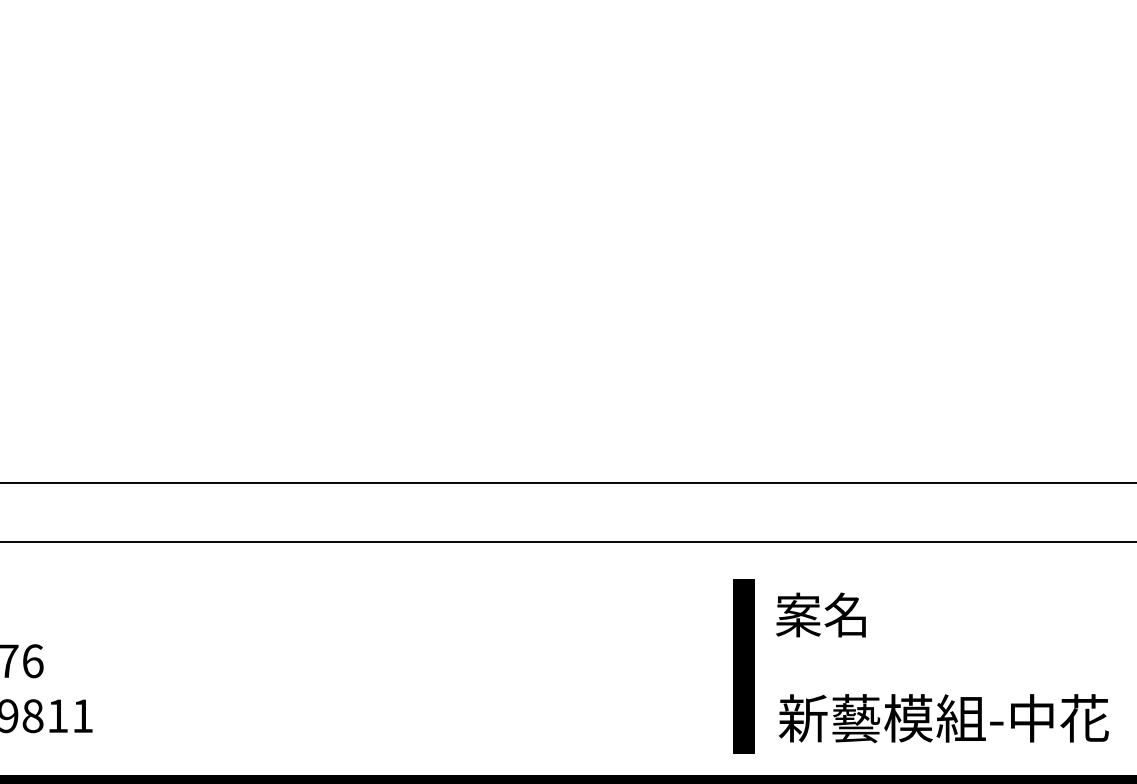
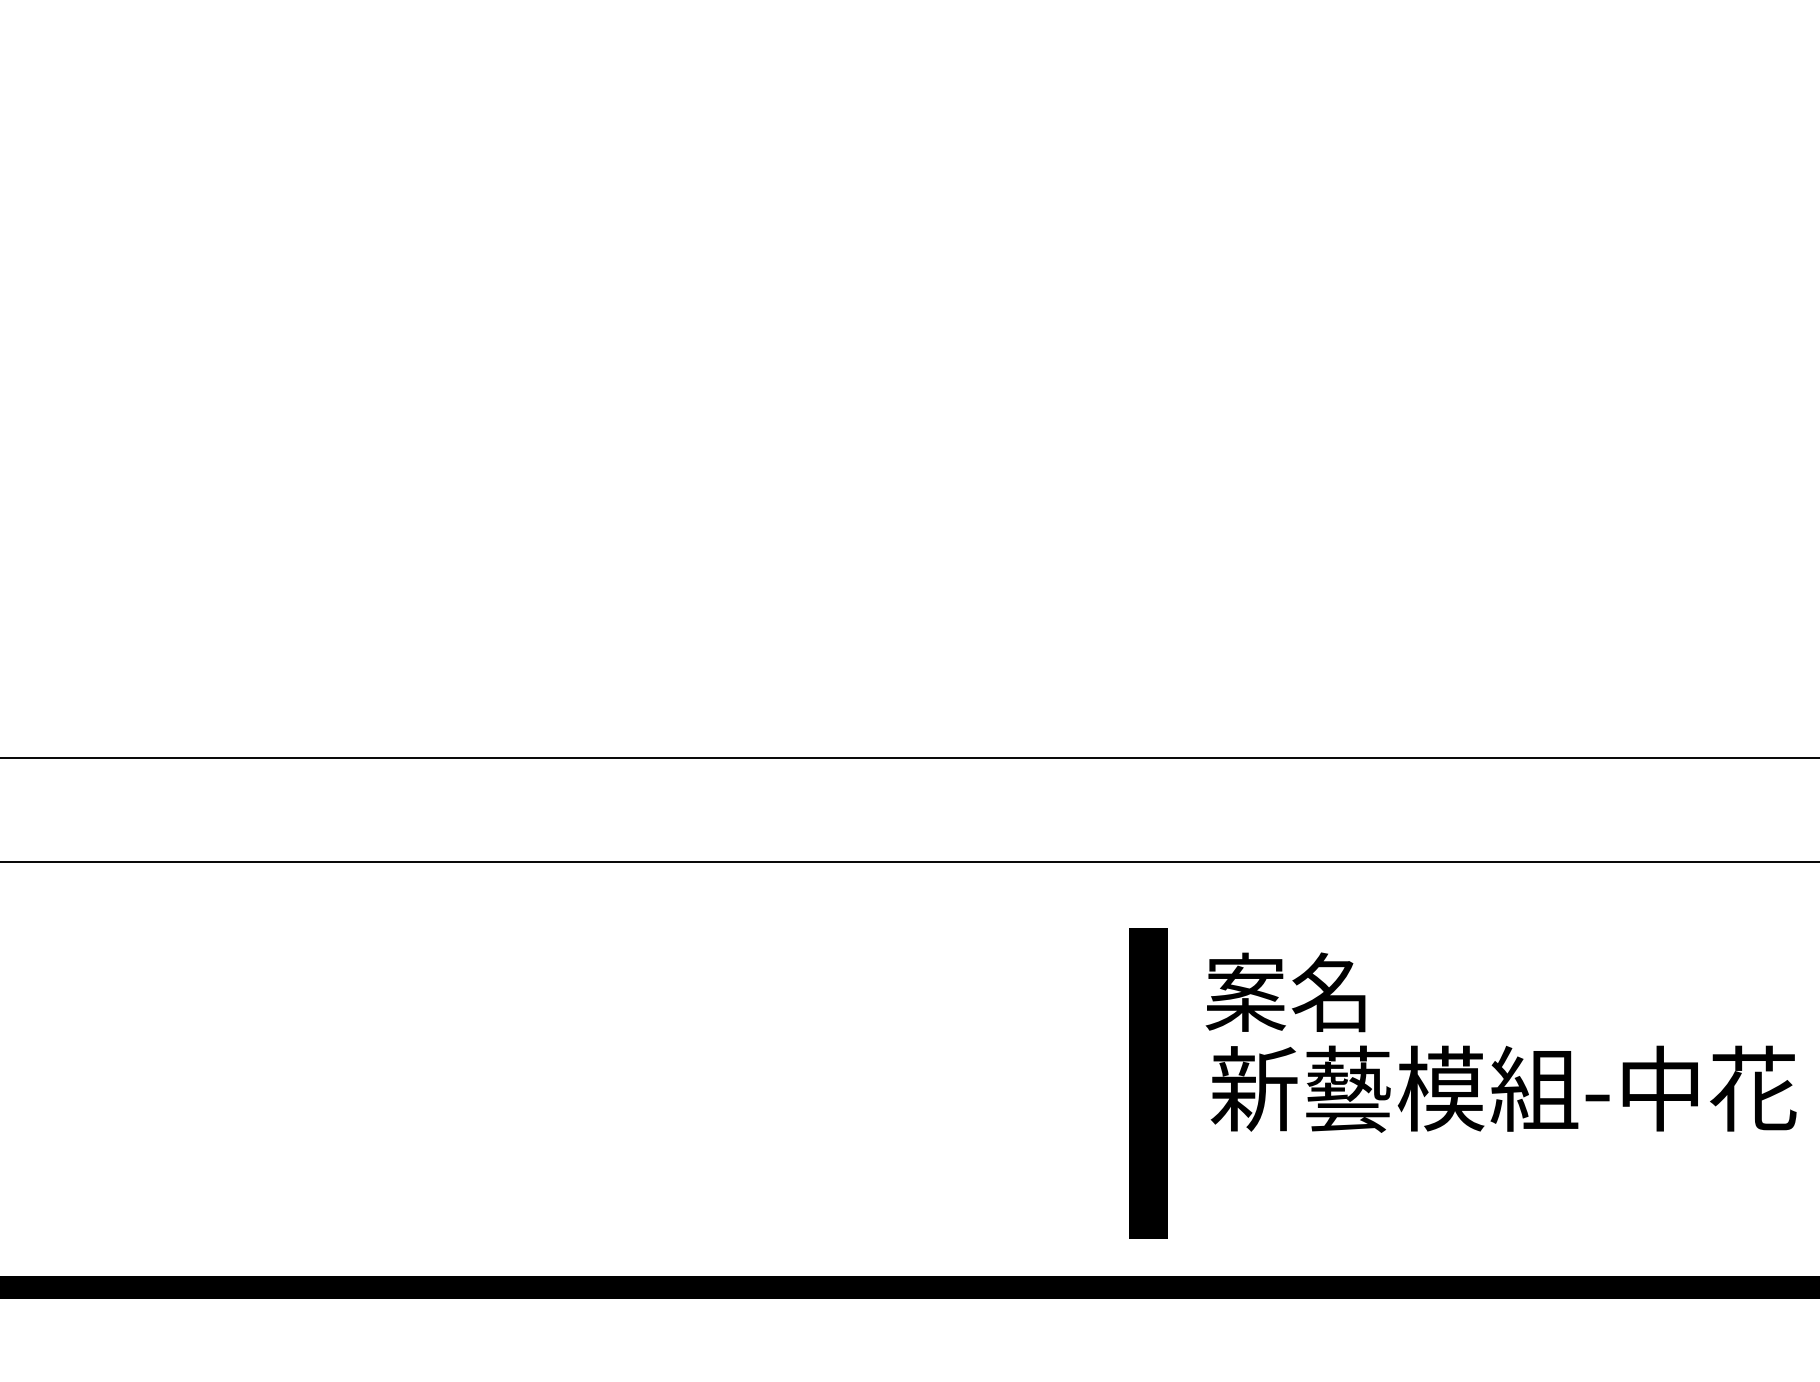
text: (943, 718) -> (1503, 1088), moved

